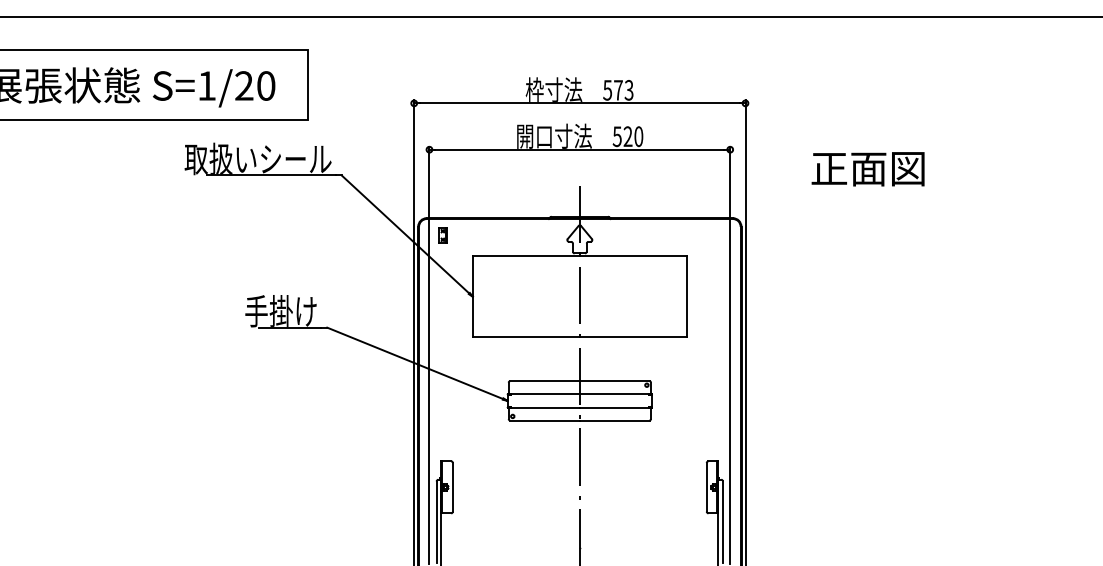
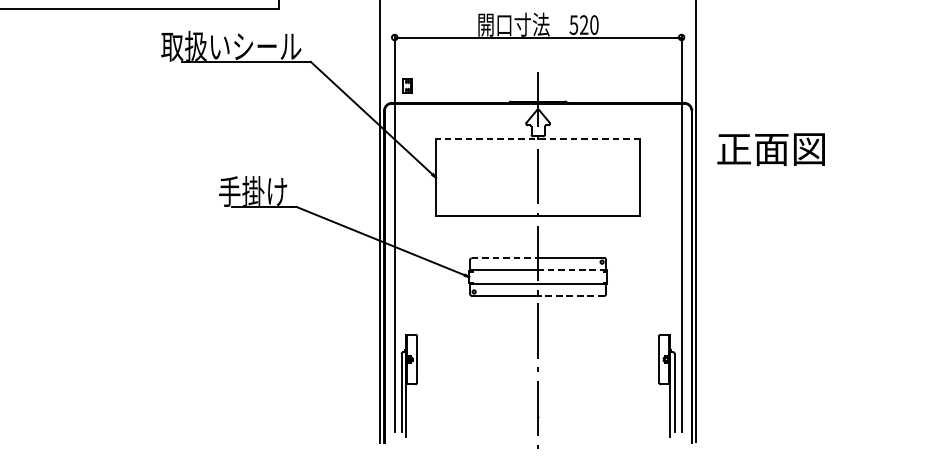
text: (867, 169) -> (770, 149), moved
part: (442, 235) -> (407, 85), moved
line: (579, 256) -> (537, 139), solid -> dashed
line: (545, 381) -> (505, 258), solid -> dashed
line: (615, 393) -> (572, 270), solid -> dashed
line: (614, 420) -> (571, 295), solid -> dashed

